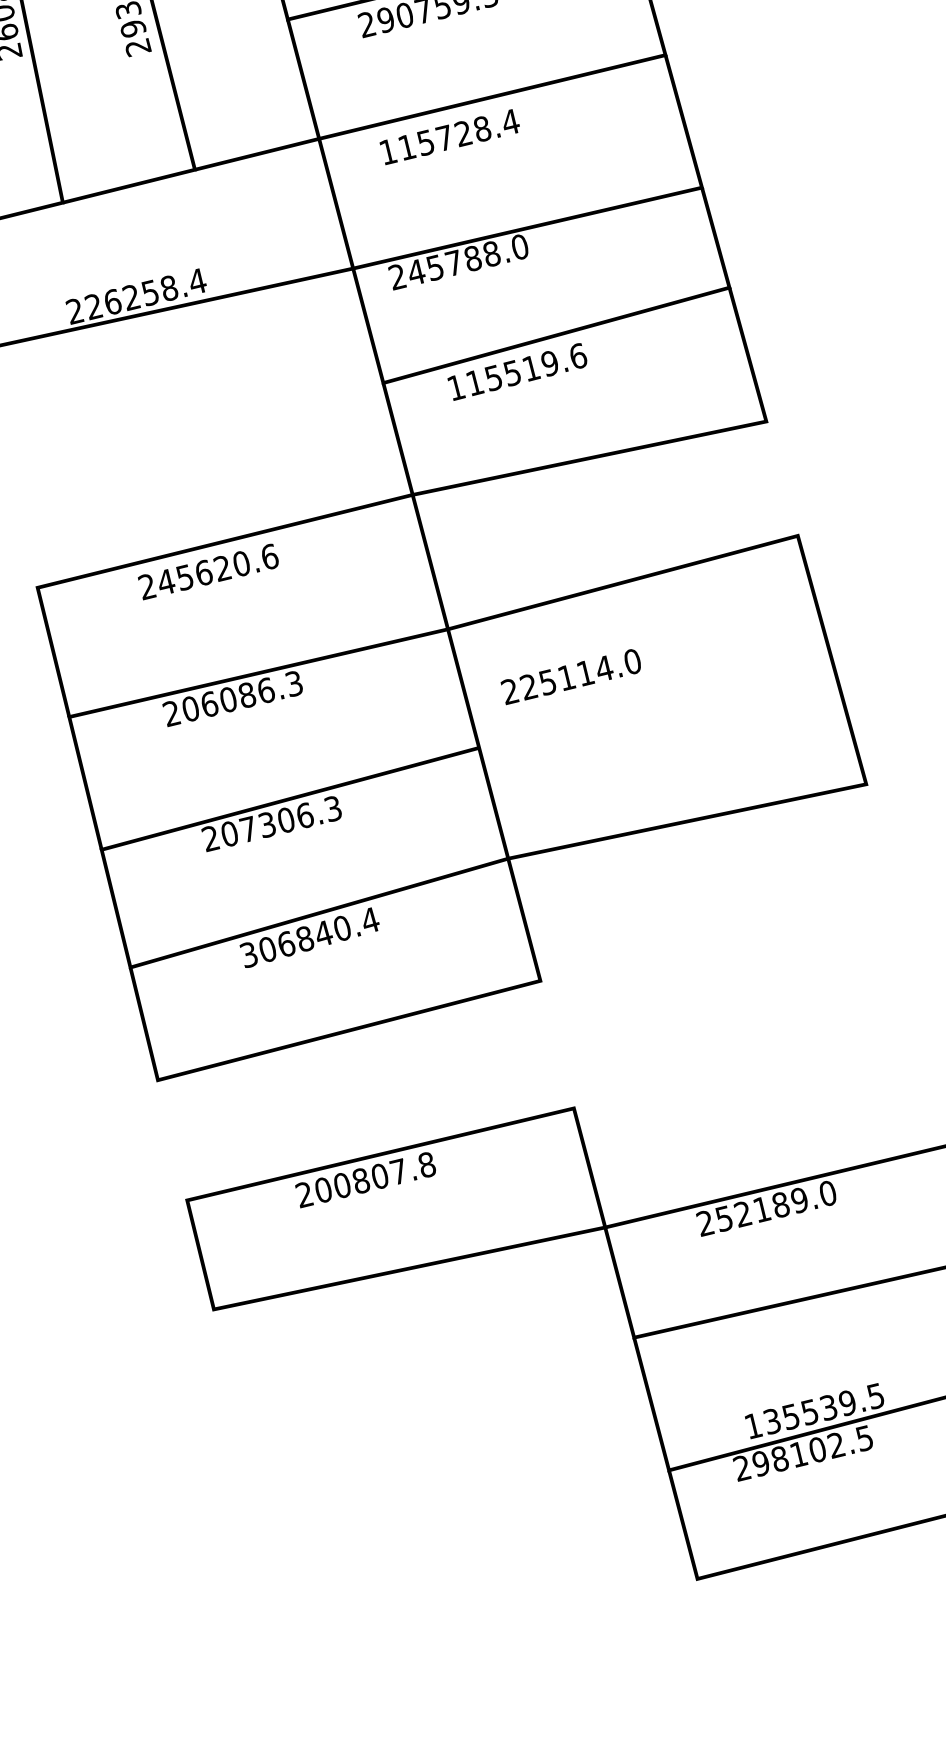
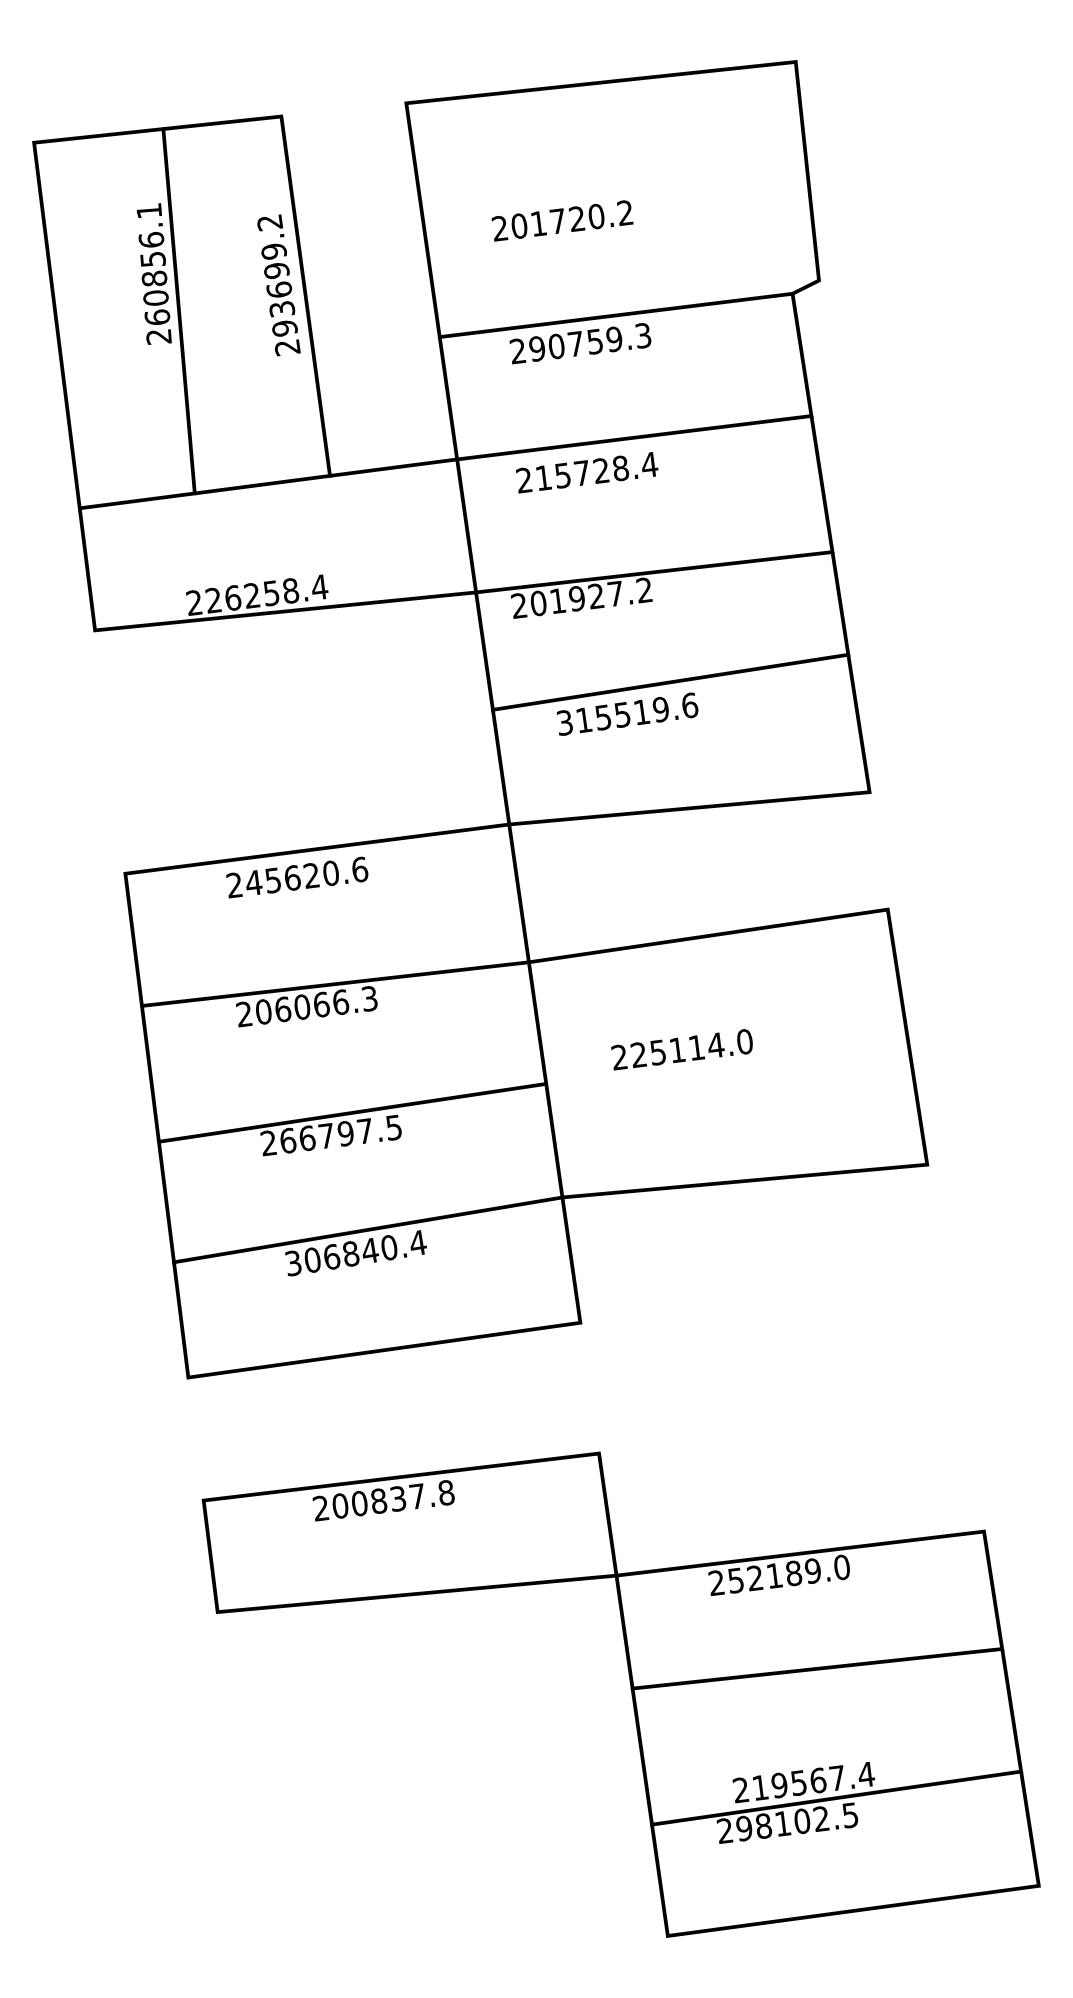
text: (388, 152) -> (524, 480), 115728.4 -> 215728.4
text: (468, 259) -> (591, 596), 245788.0 -> 201927.2
text: (455, 387) -> (564, 722), 115519.6 -> 315519.6
text: (570, 676) -> (681, 1049), moved
text: (247, 694) -> (321, 1004), 206086.3 -> 206066.3
text: (280, 820) -> (340, 1133), 207306.3 -> 266797.5
text: (380, 1176) -> (398, 1498), 200807.8 -> 200837.8
text: (814, 1411) -> (803, 1782), 135539.5 -> 219567.4

